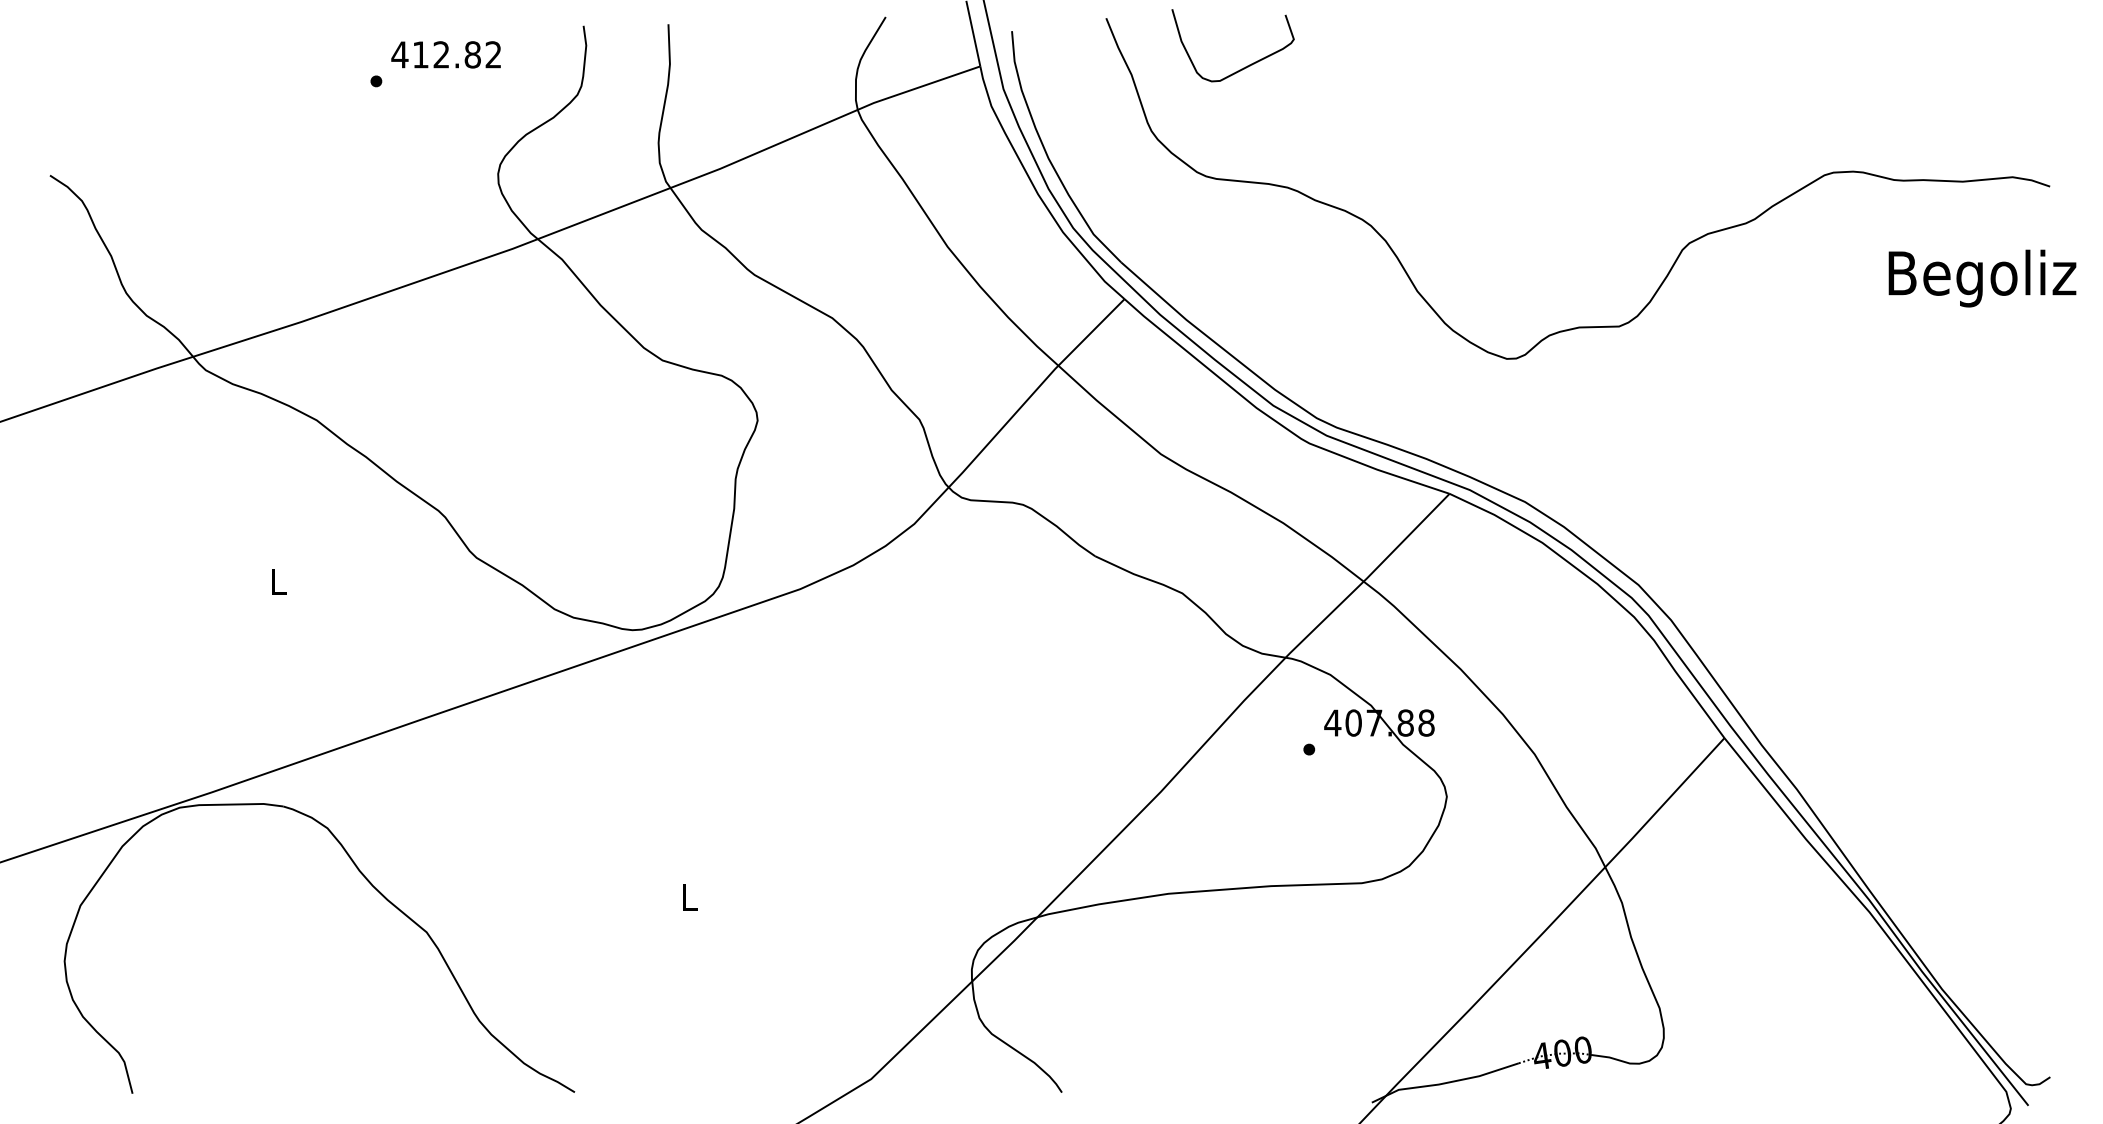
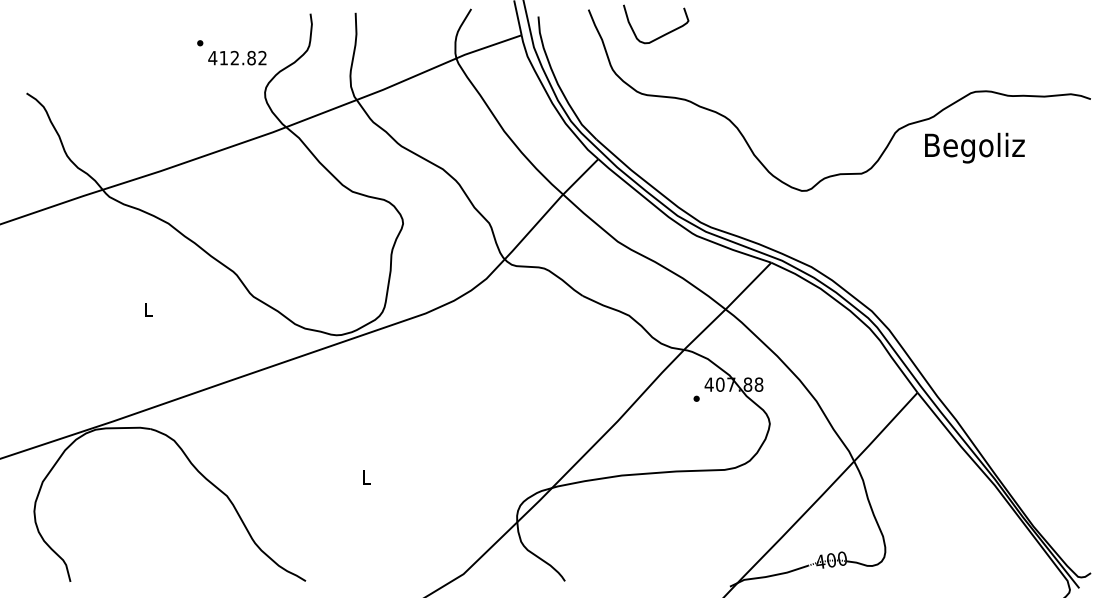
text: (446, 53) -> (237, 57), moved
text: (1981, 277) -> (974, 147), moved

